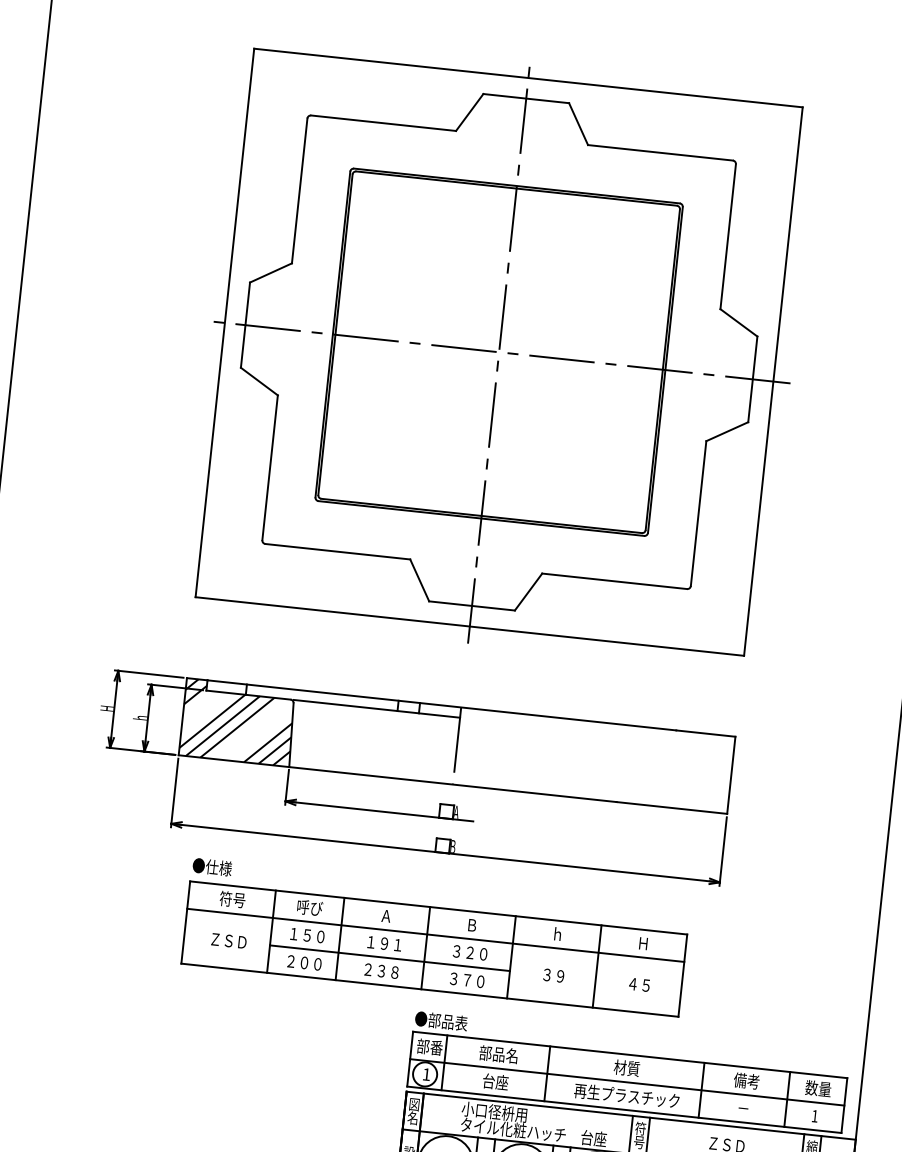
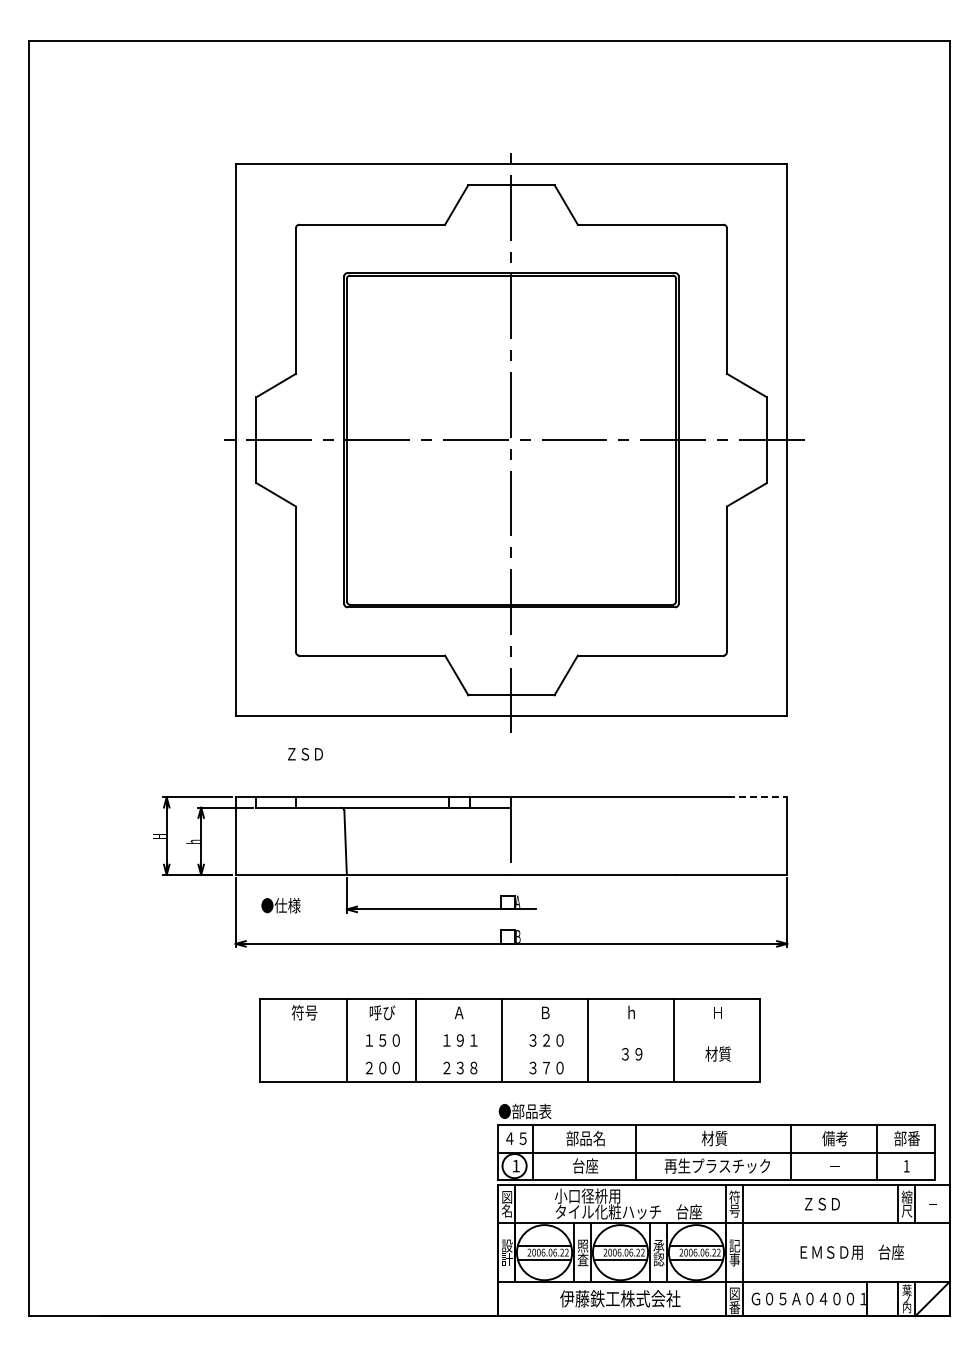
hatch: (237, 721) -> (290, 835), removed
line: (705, 733) -> (757, 797), solid -> dashed
text: (211, 866) -> (280, 905), moved
line: (435, 935) -> (510, 1026), removed
text: (229, 941) -> (305, 754), moved
line: (389, 958) -> (466, 1054), removed
text: (639, 984) -> (718, 1053), ４５ -> 材質
text: (429, 1047) -> (516, 1138), 部番 -> ４５
text: (817, 1088) -> (906, 1138), 数量 -> 部番

